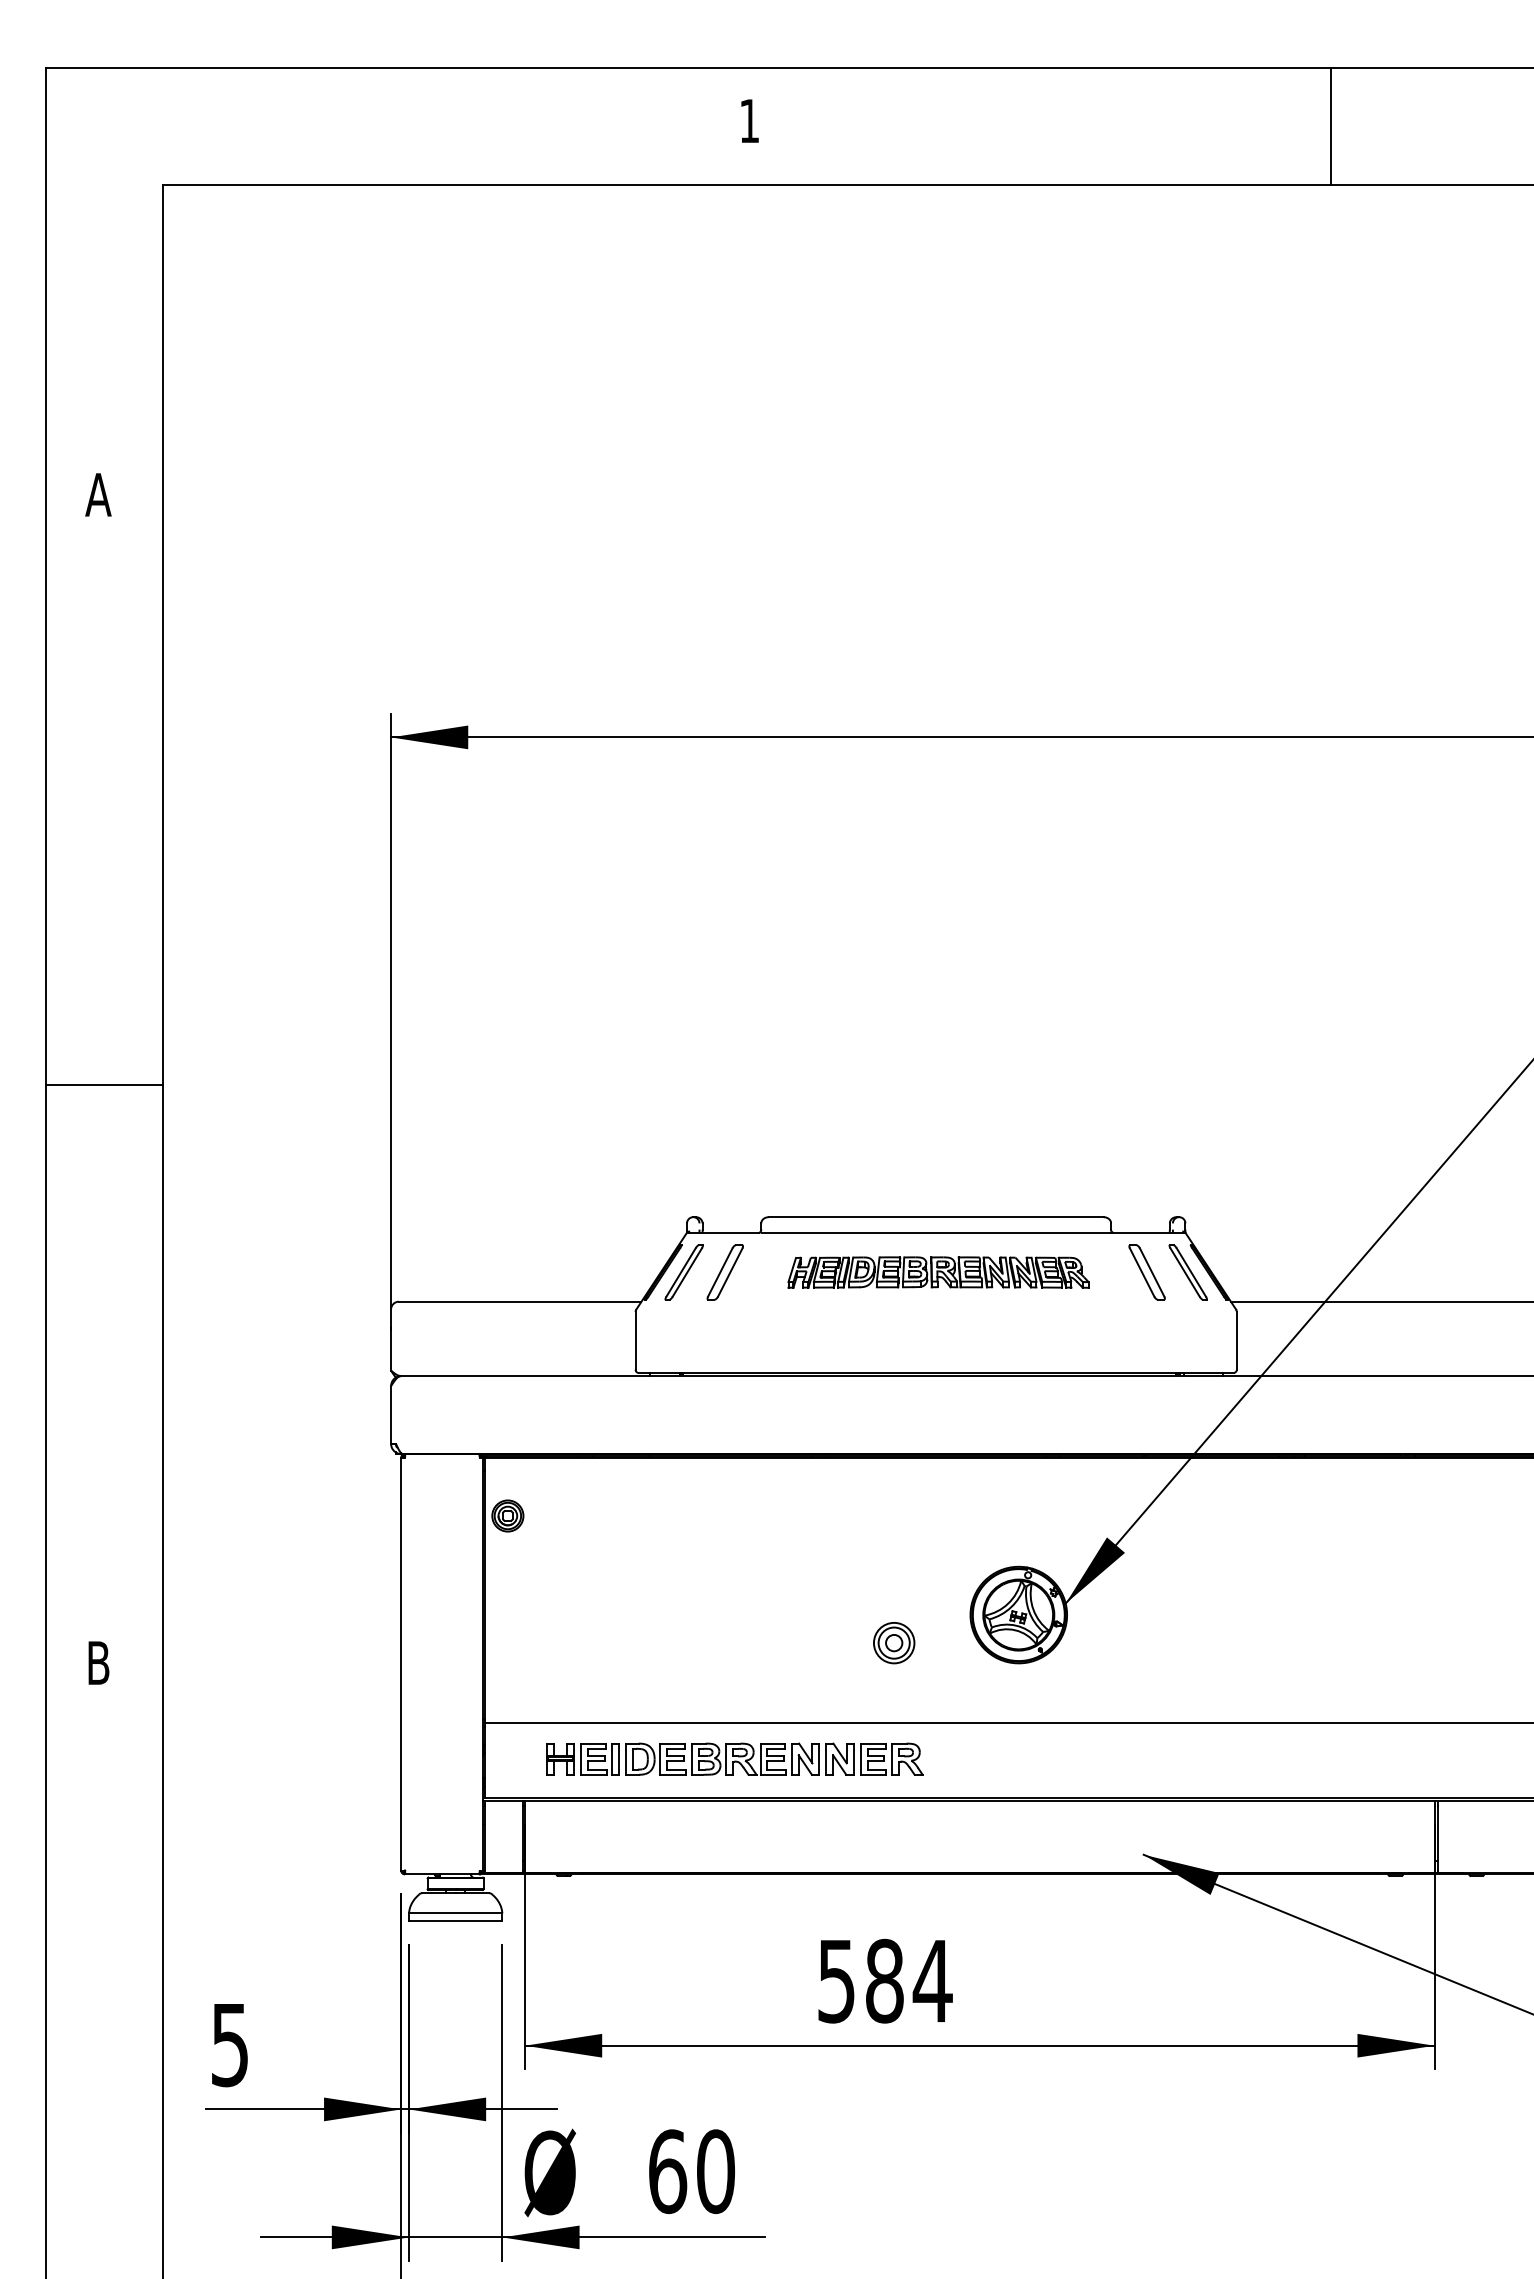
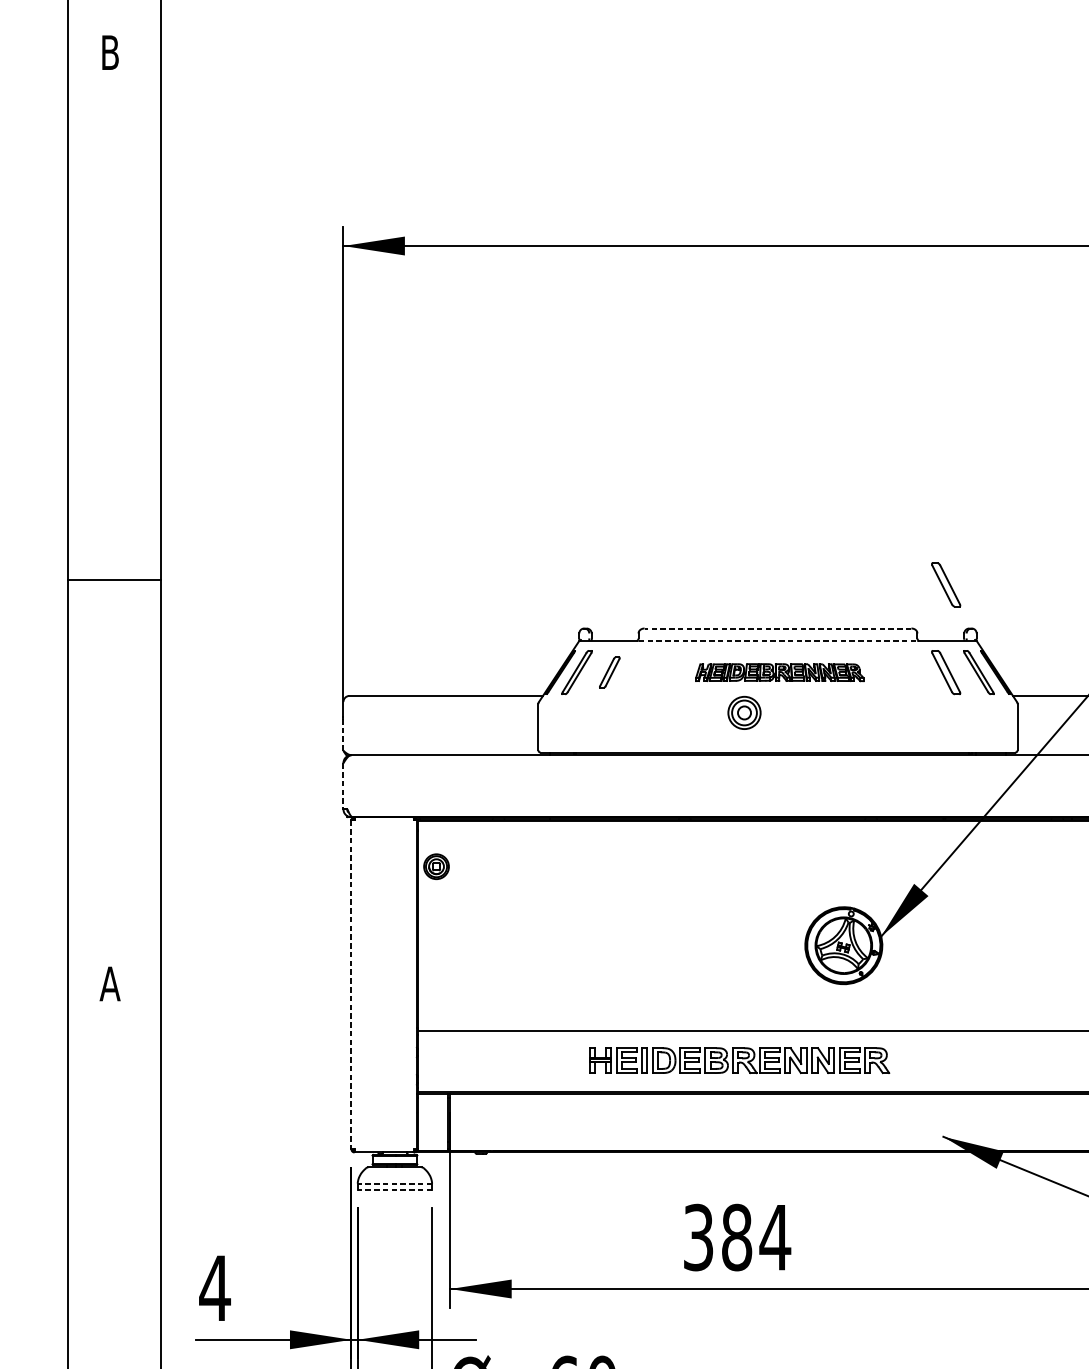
text: (98, 494) -> (110, 52), A -> B
line: (103, 1084) -> (114, 580), moved
part: (1146, 1162) -> (945, 584), added
line: (935, 1217) -> (777, 628), solid -> dashed
line: (936, 1232) -> (778, 640), solid -> dashed
part: (724, 1272) -> (609, 672), size x0.7
part: (938, 1272) -> (779, 672), size x0.7
line: (391, 1349) -> (343, 733), solid -> dashed
line: (391, 1414) -> (343, 785), solid -> dashed
part: (894, 1643) -> (744, 713), moved
text: (98, 1662) -> (110, 983), B -> A
line: (401, 1664) -> (351, 985), solid -> dashed
part: (734, 1758) -> (739, 1060), moved
line: (455, 1913) -> (394, 1183), solid -> dashed
line: (455, 1921) -> (394, 1189), solid -> dashed
text: (836, 1980) -> (698, 1237), 584 -> 384
text: (230, 2045) -> (215, 1288), 5 -> 4

